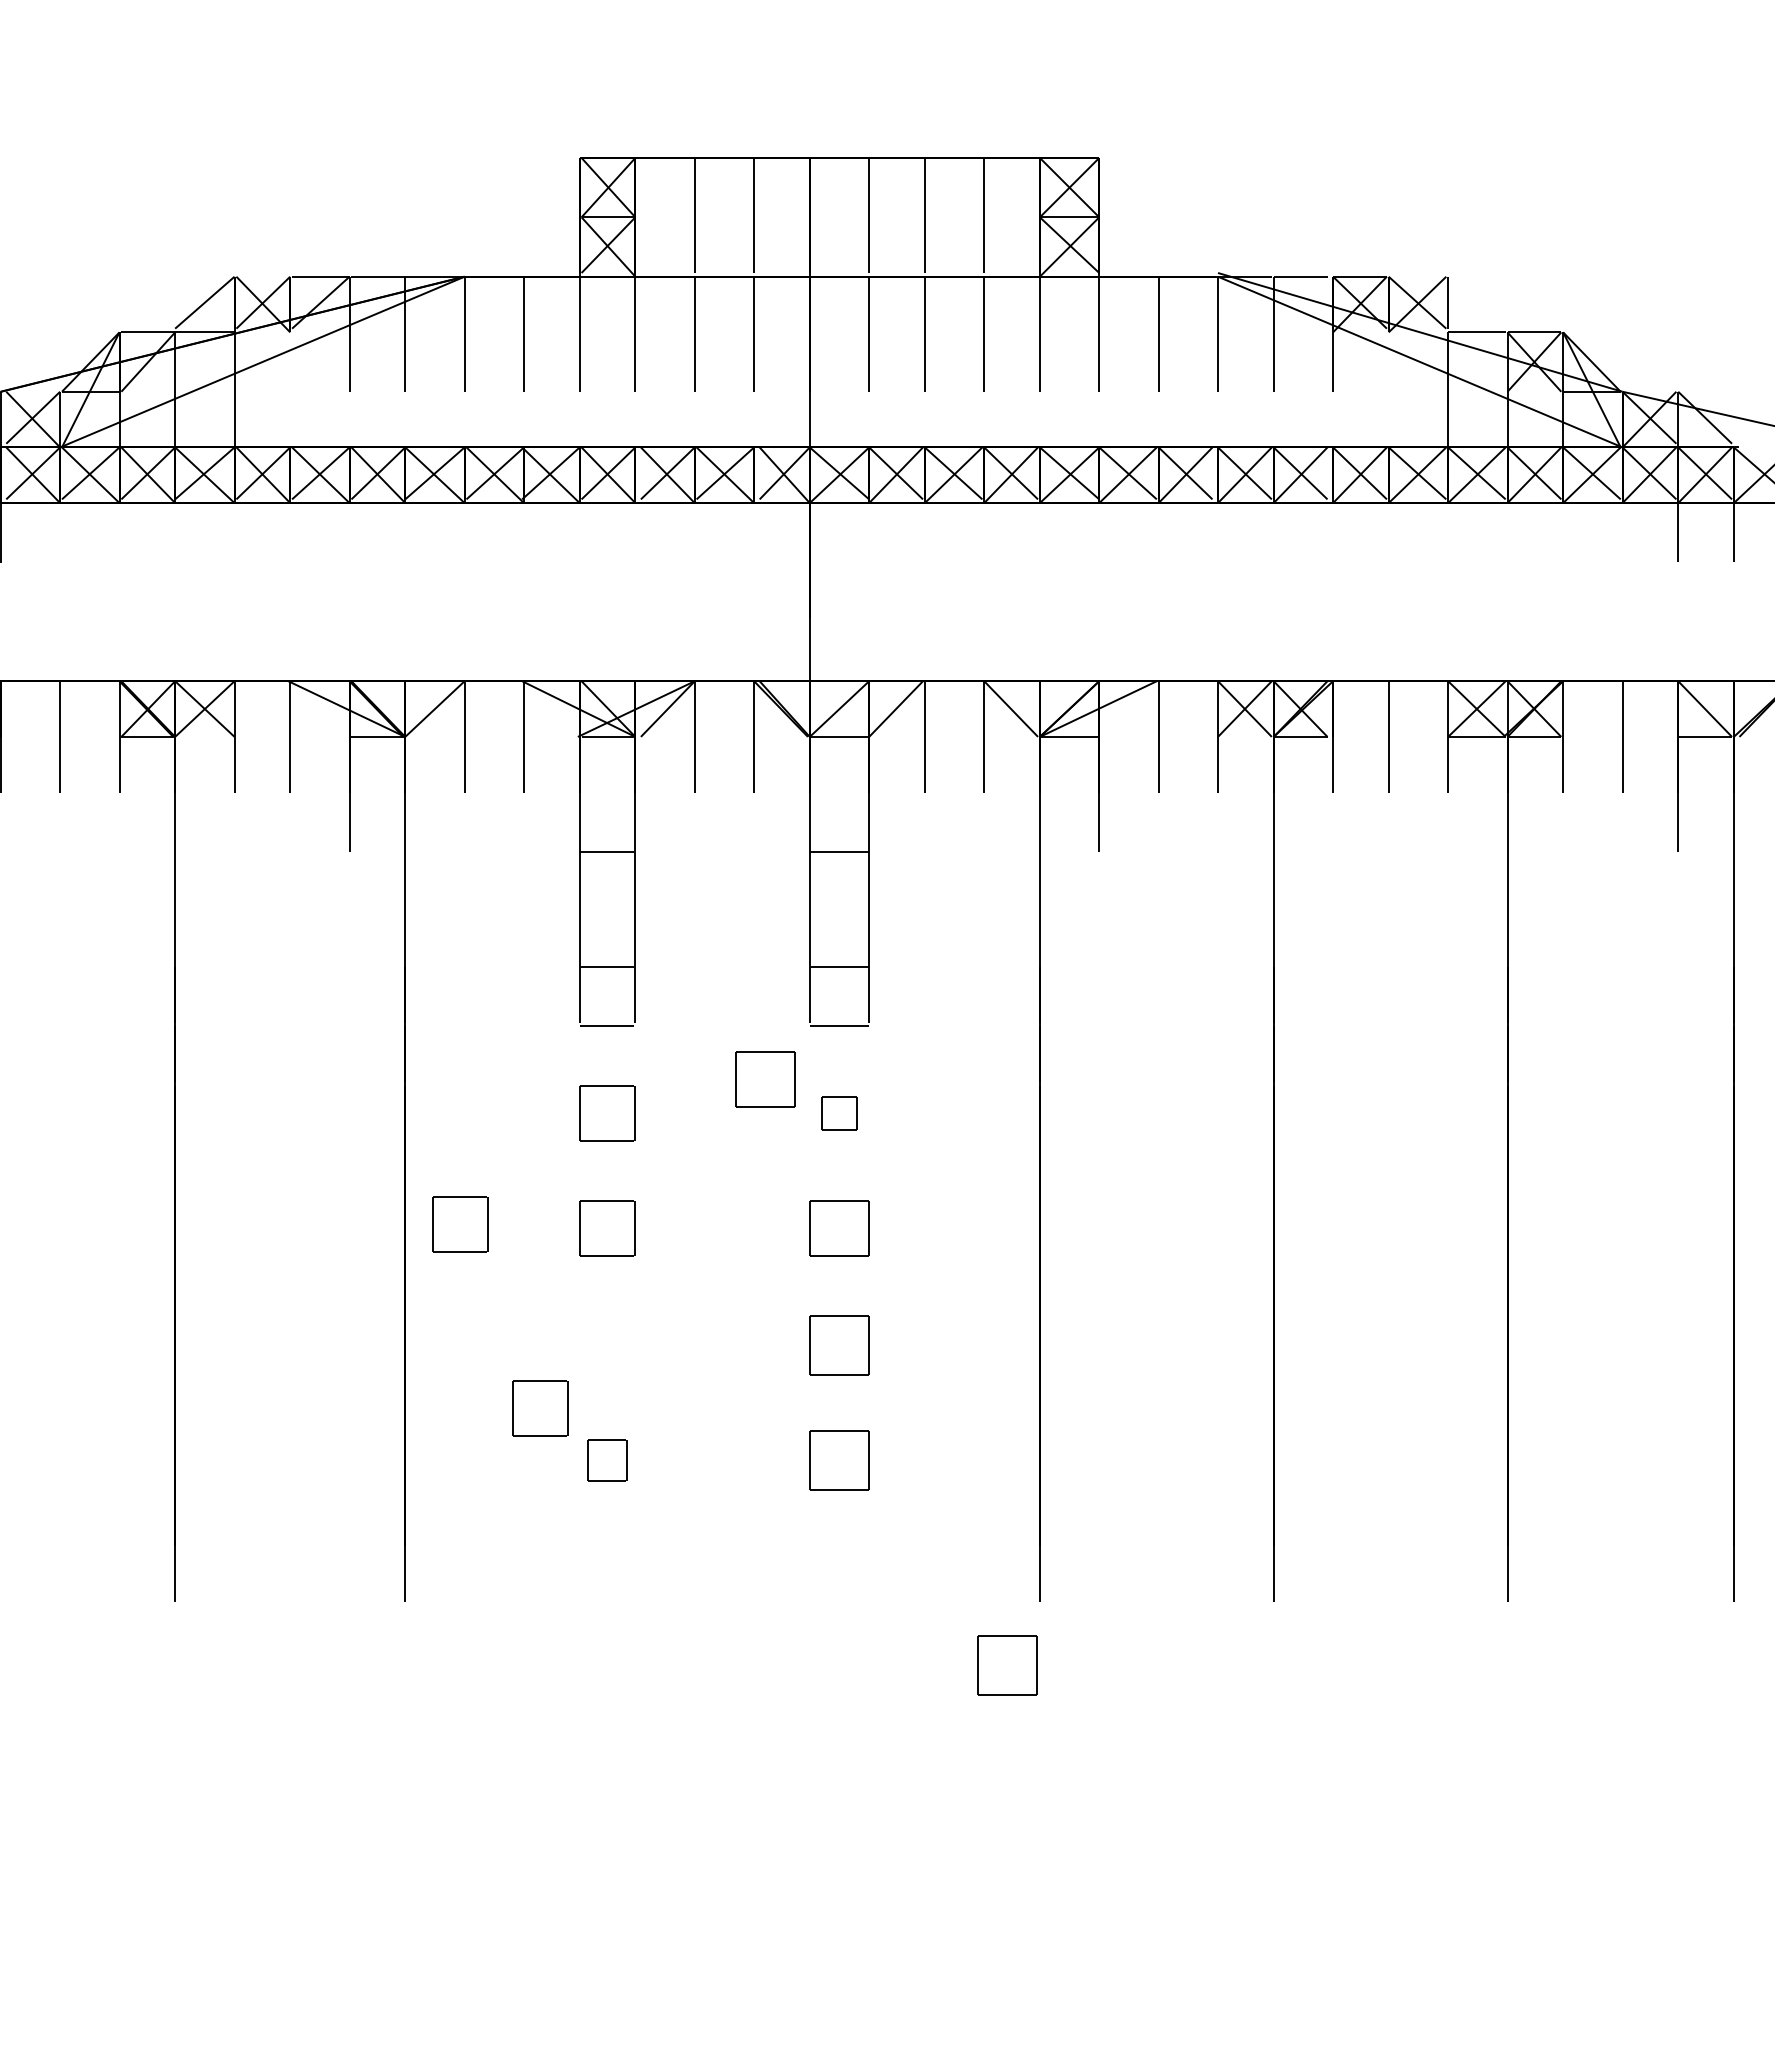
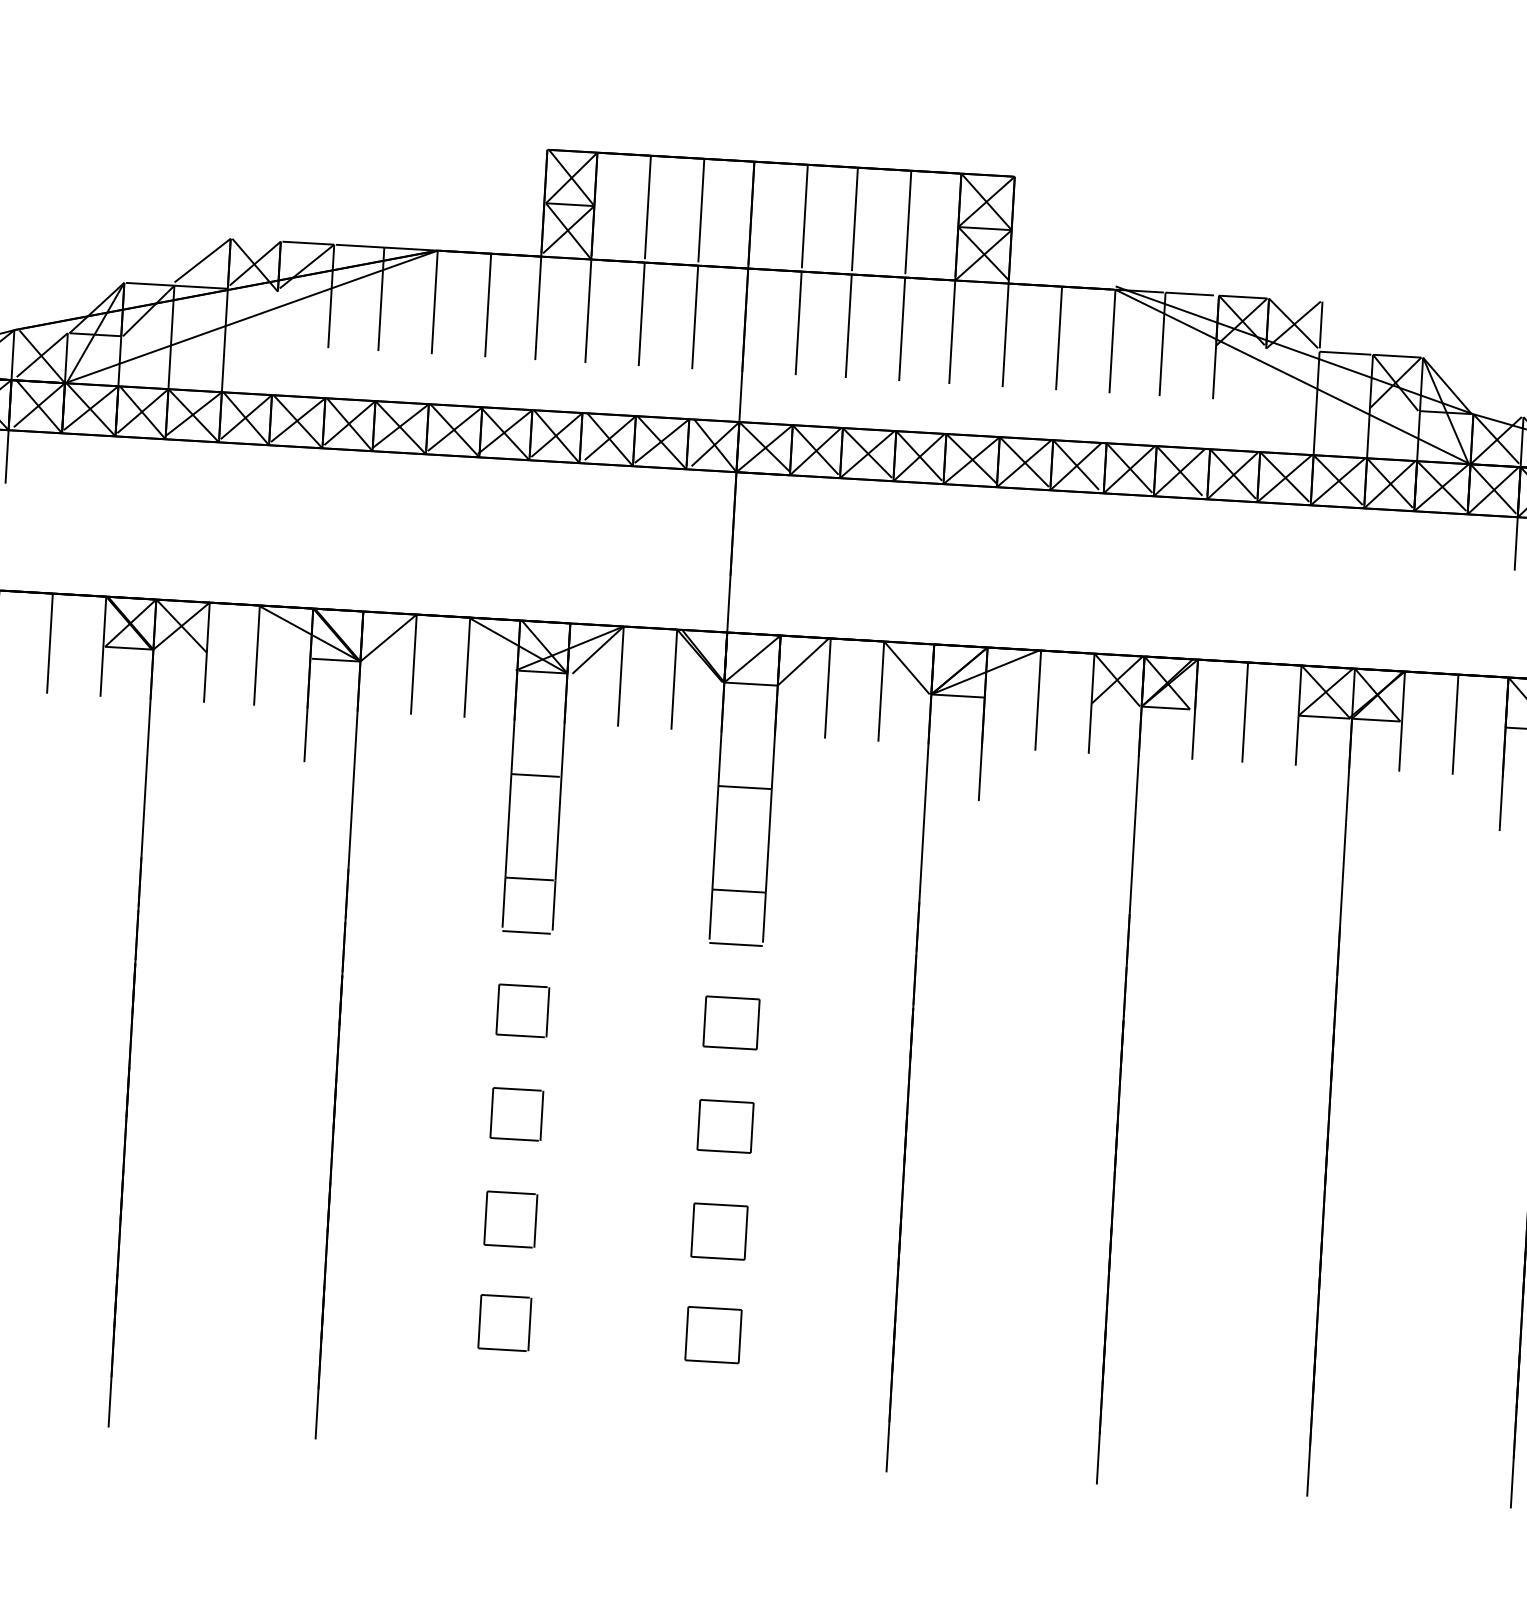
part: (765, 1079) -> (666, 988), removed
part: (839, 1113) -> (731, 1022), size x1.67
part: (460, 1224) -> (384, 1103), removed
part: (607, 1345) -> (510, 1219), added
part: (540, 1408) -> (447, 1272), removed
part: (607, 1460) -> (504, 1323), size x1.43
part: (1007, 1665) -> (854, 1528), removed

